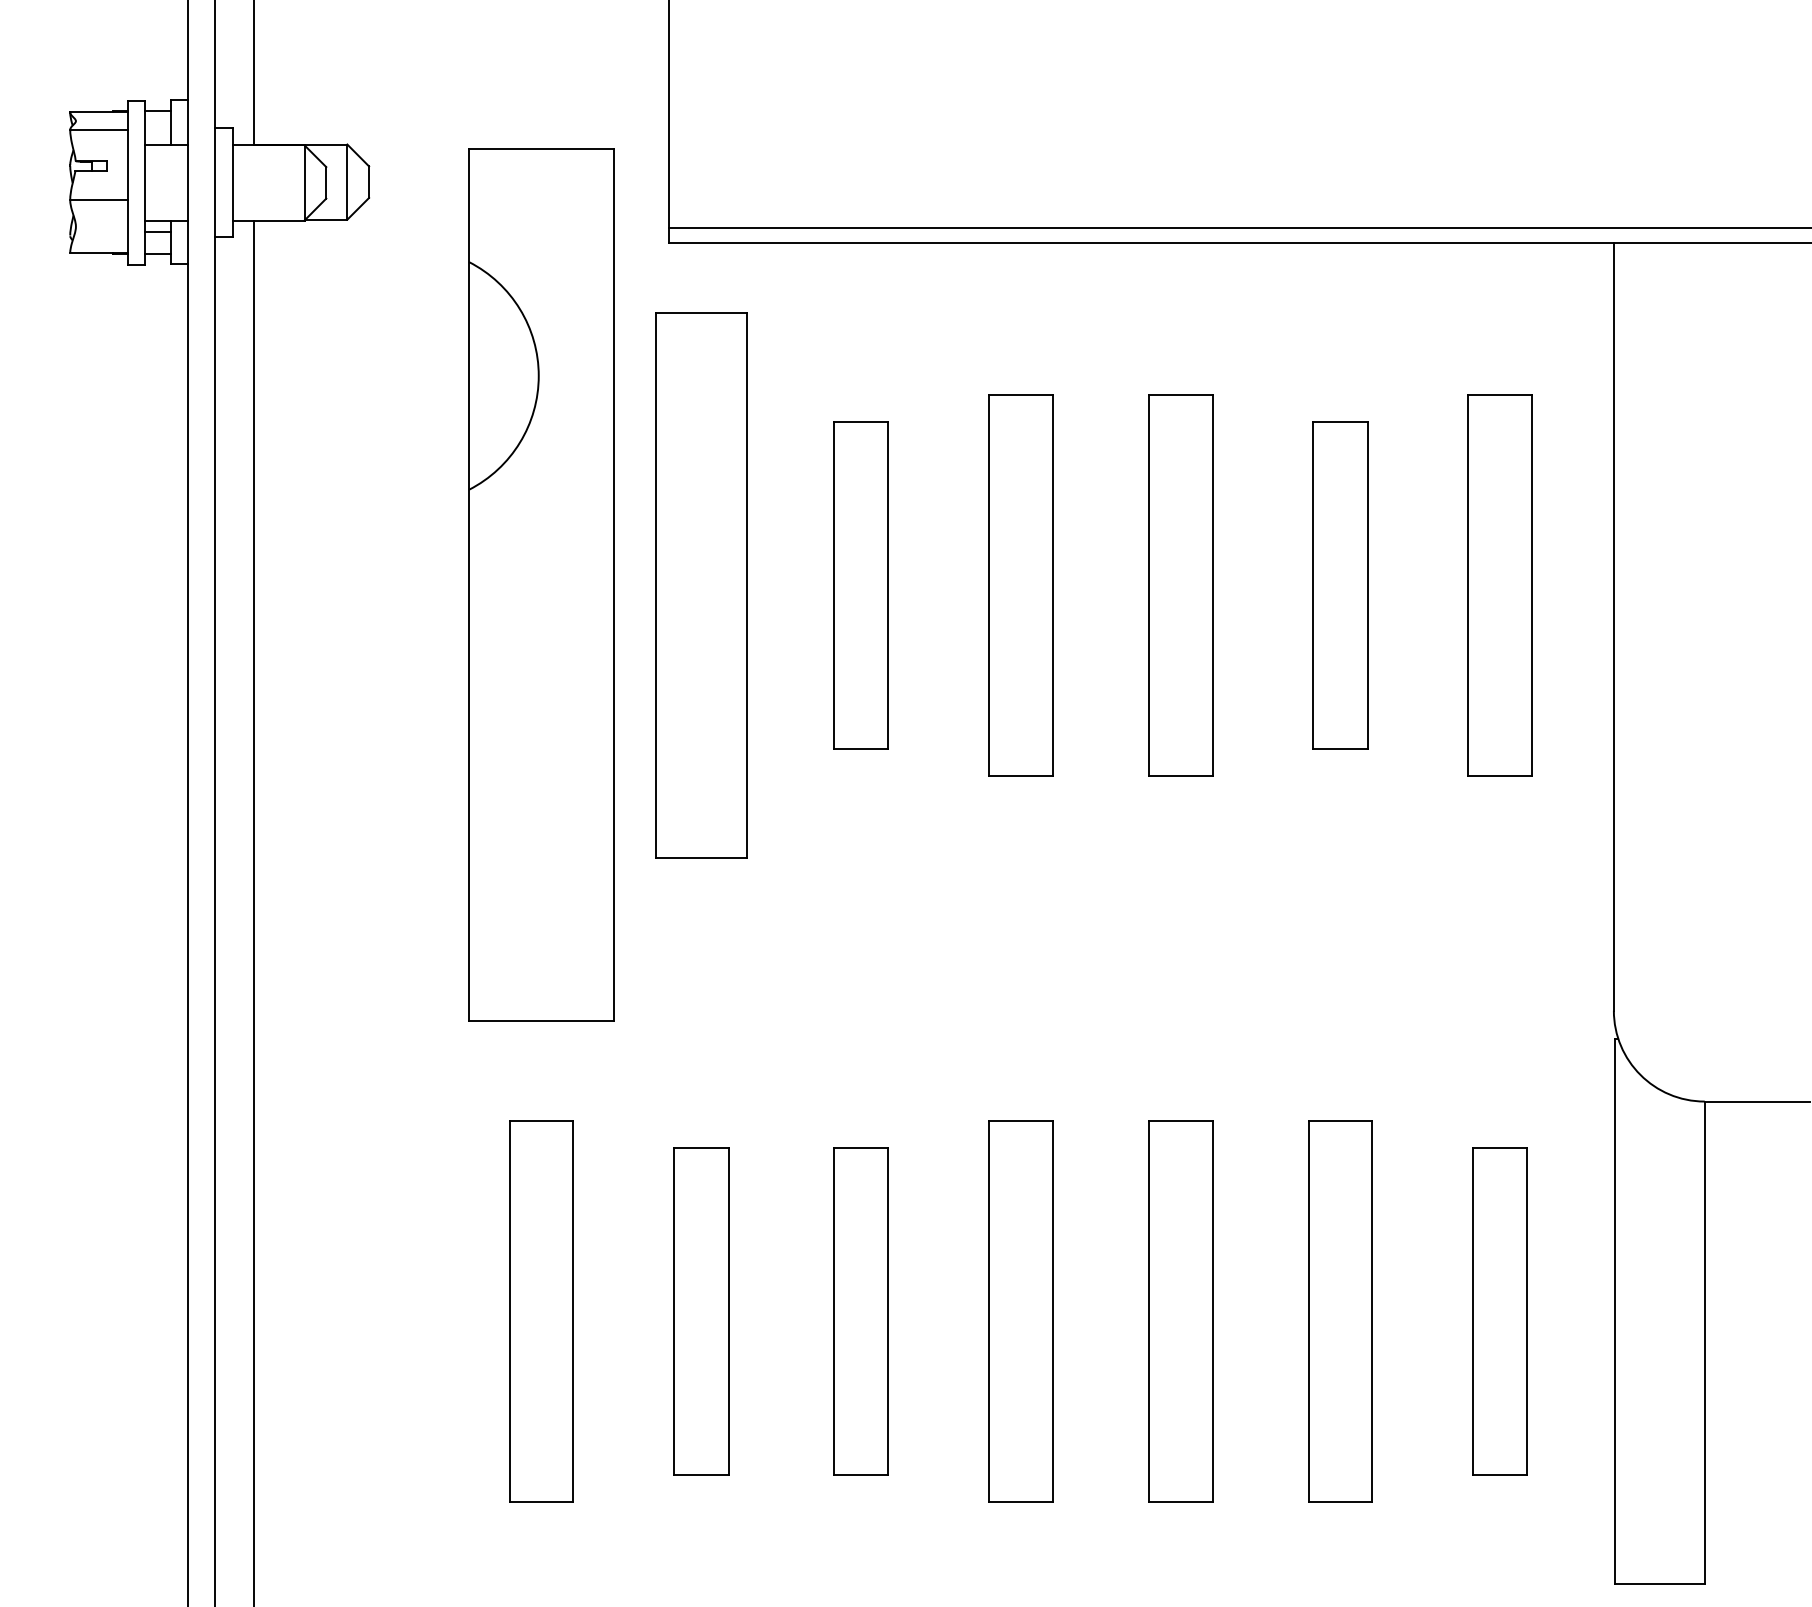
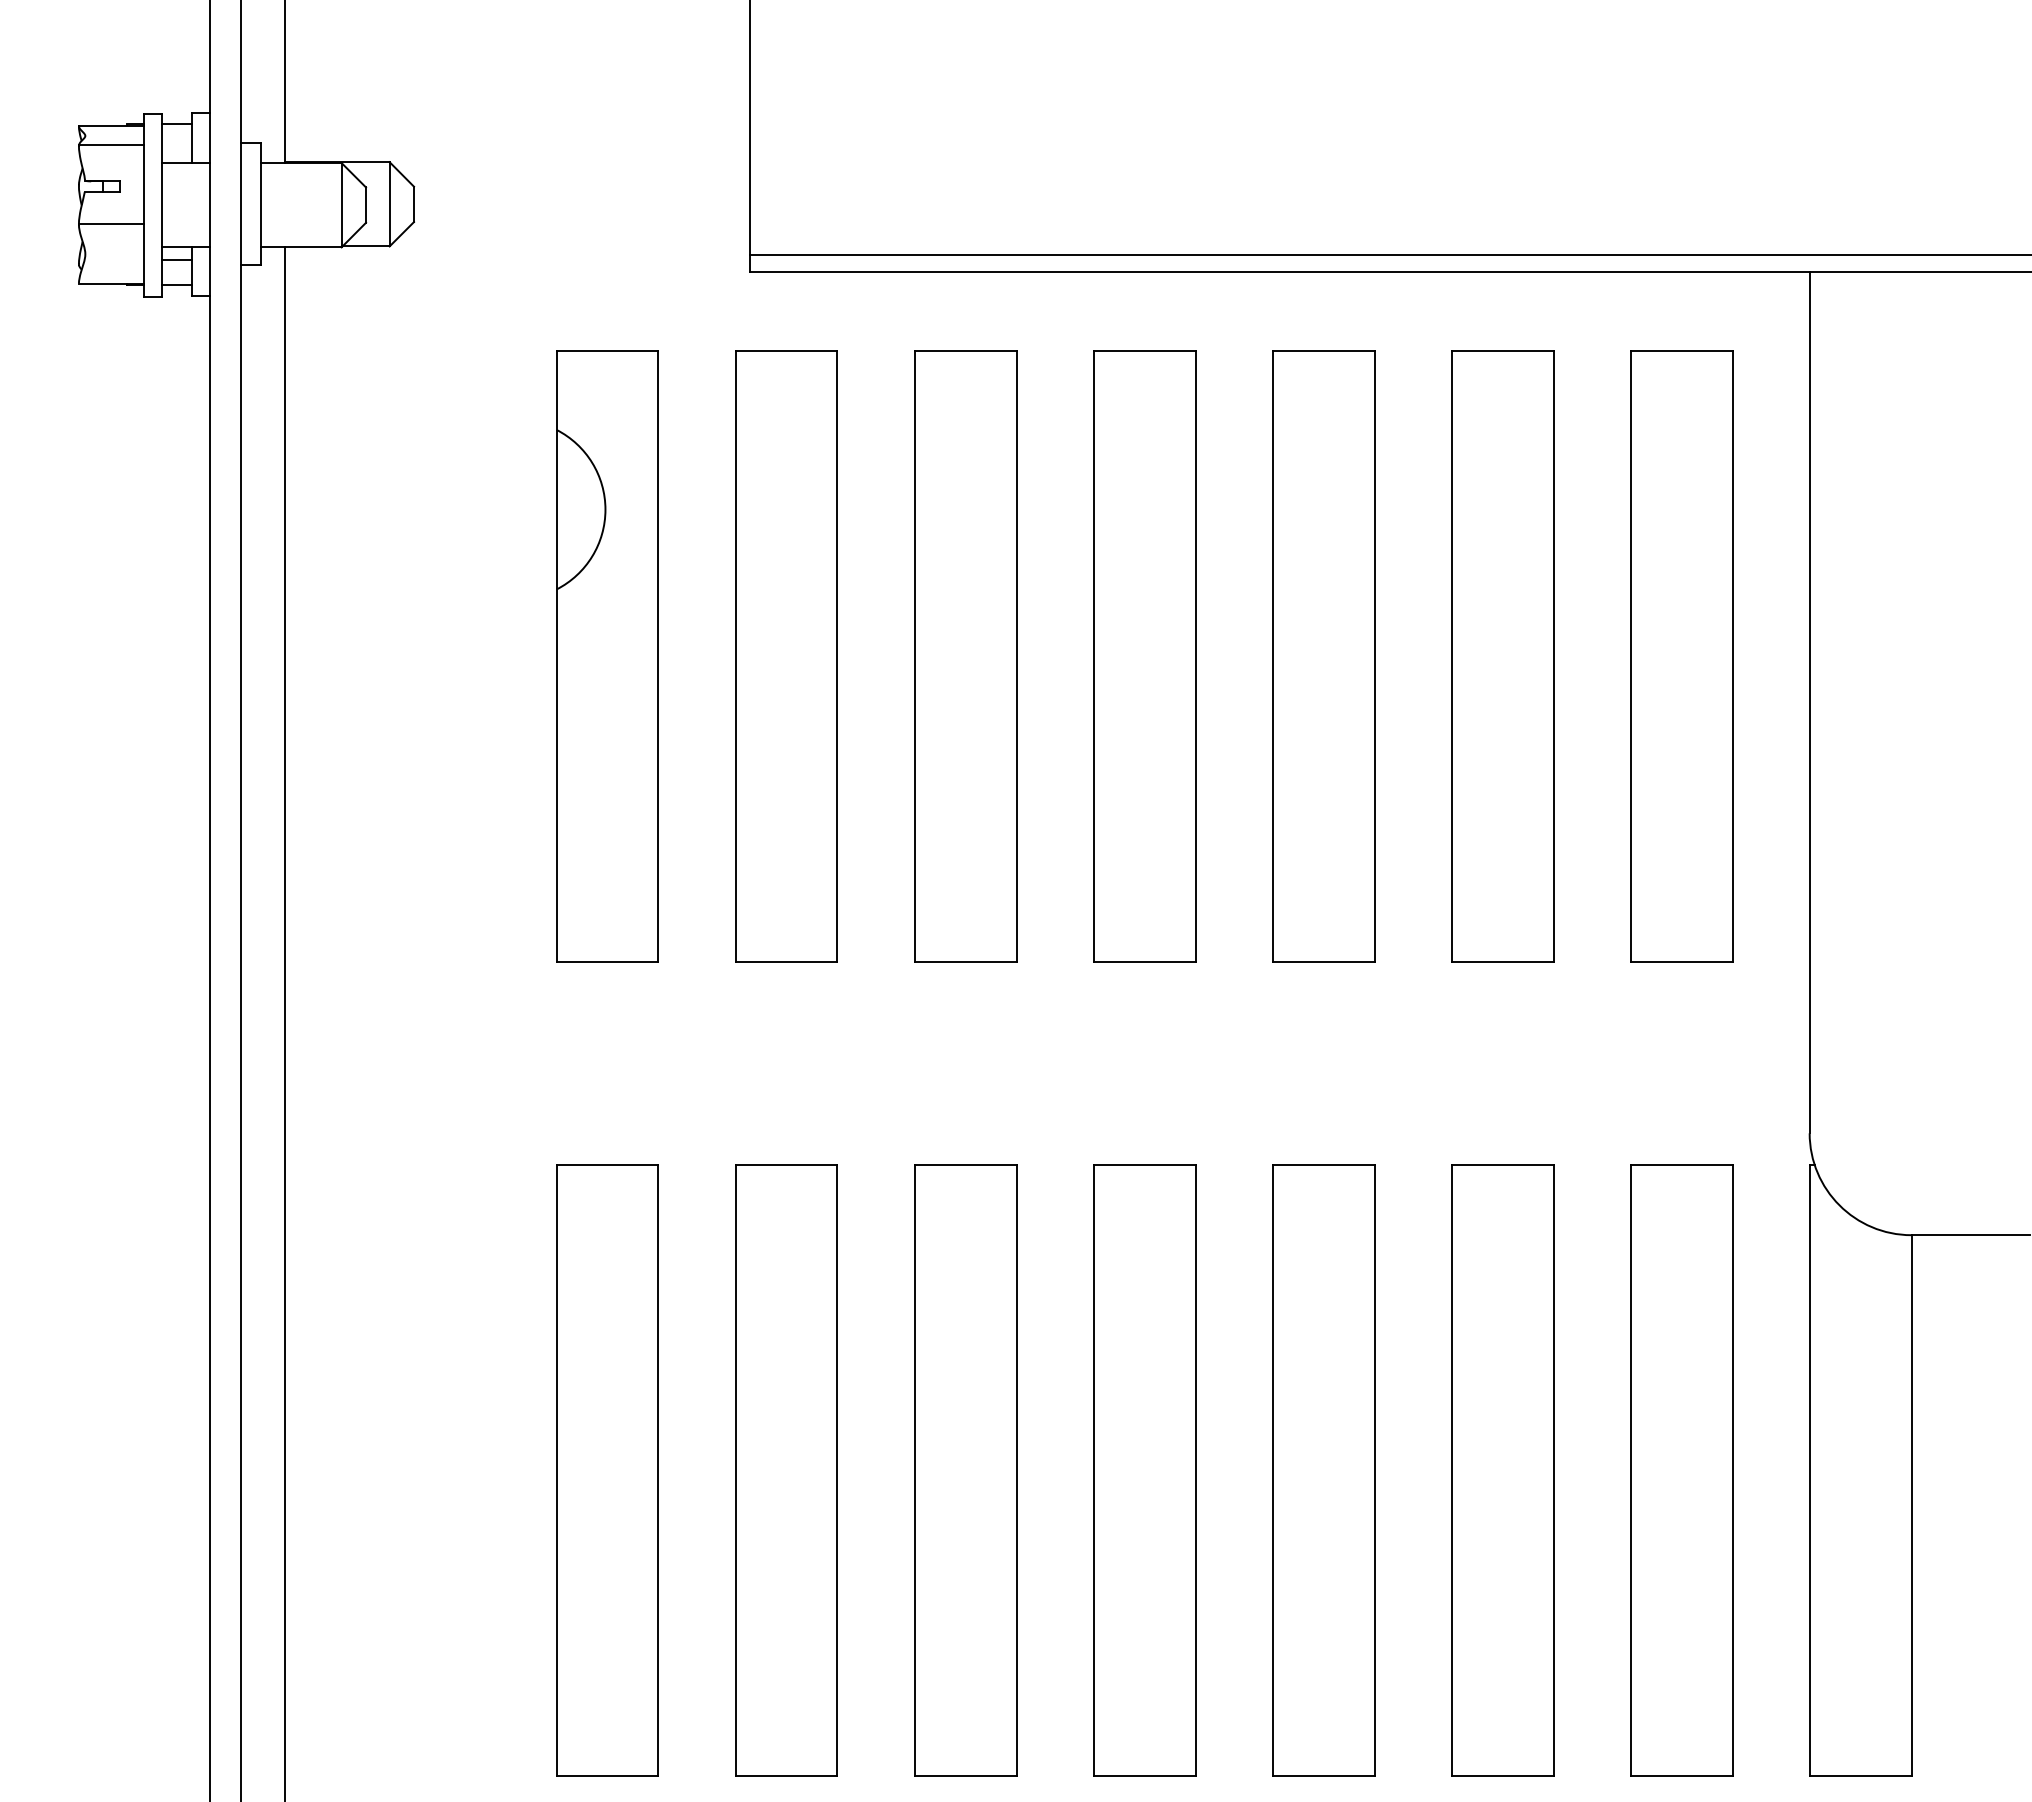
part: (541, 585) -> (607, 656), size x0.62
part: (860, 585) -> (965, 656), size x1.67
part: (1020, 585) -> (1144, 656), size x1.43
part: (1180, 585) -> (1323, 656), size x1.43
part: (1339, 585) -> (1502, 656), size x1.67
part: (1499, 585) -> (1681, 656), size x1.43
part: (541, 1311) -> (607, 1470), size x1.43
part: (701, 1311) -> (786, 1470), size x1.67
part: (860, 1311) -> (965, 1470), size x1.67
part: (1020, 1311) -> (1144, 1470), size x1.43
part: (1180, 1311) -> (1323, 1470), size x1.43
part: (1339, 1311) -> (1502, 1470), size x1.43
part: (1499, 1311) -> (1681, 1470), size x1.67

